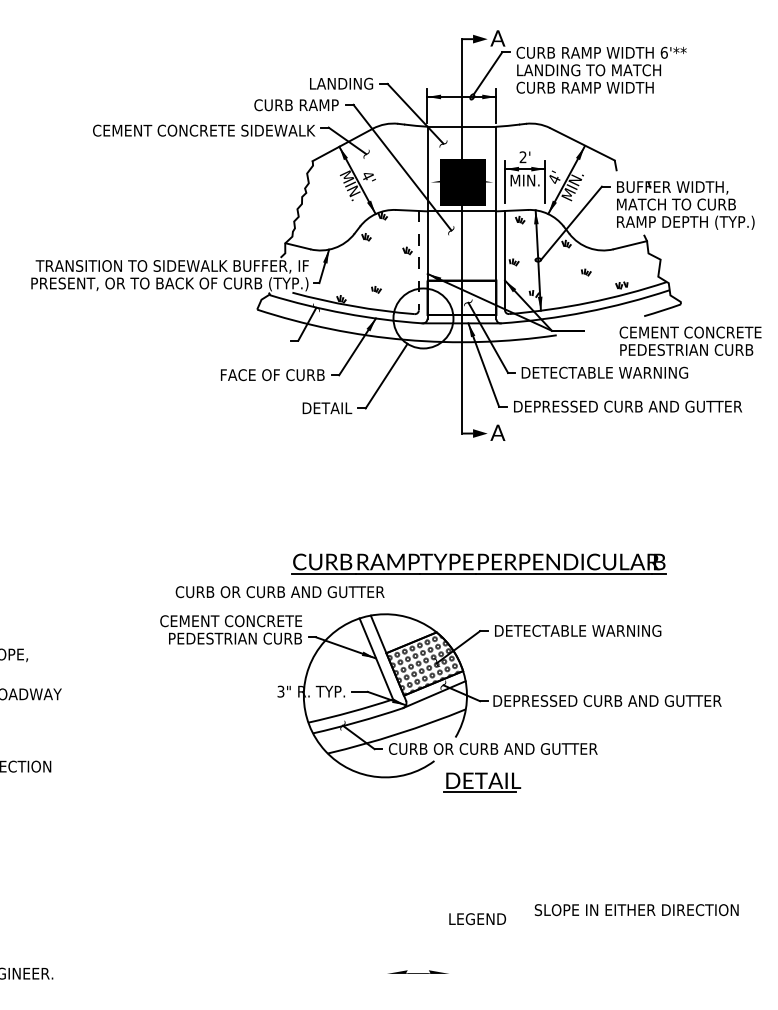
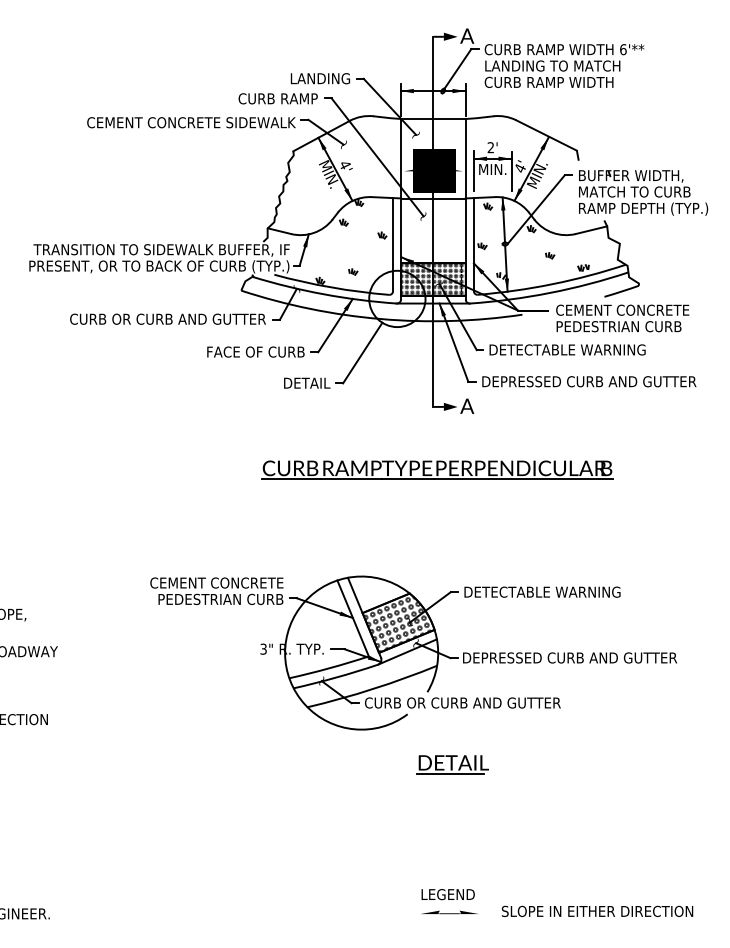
line: (418, 260) -> (392, 244), dashed -> solid
hatch: (461, 297) -> (433, 279), added
text: (690, 340) -> (622, 317), moved
part: (478, 563) -> (436, 469), moved
text: (279, 592) -> (167, 319), moved
part: (482, 782) -> (452, 764), moved
text: (636, 910) -> (597, 911), moved
text: (477, 919) -> (448, 894), moved
part: (418, 971) -> (449, 911), moved

